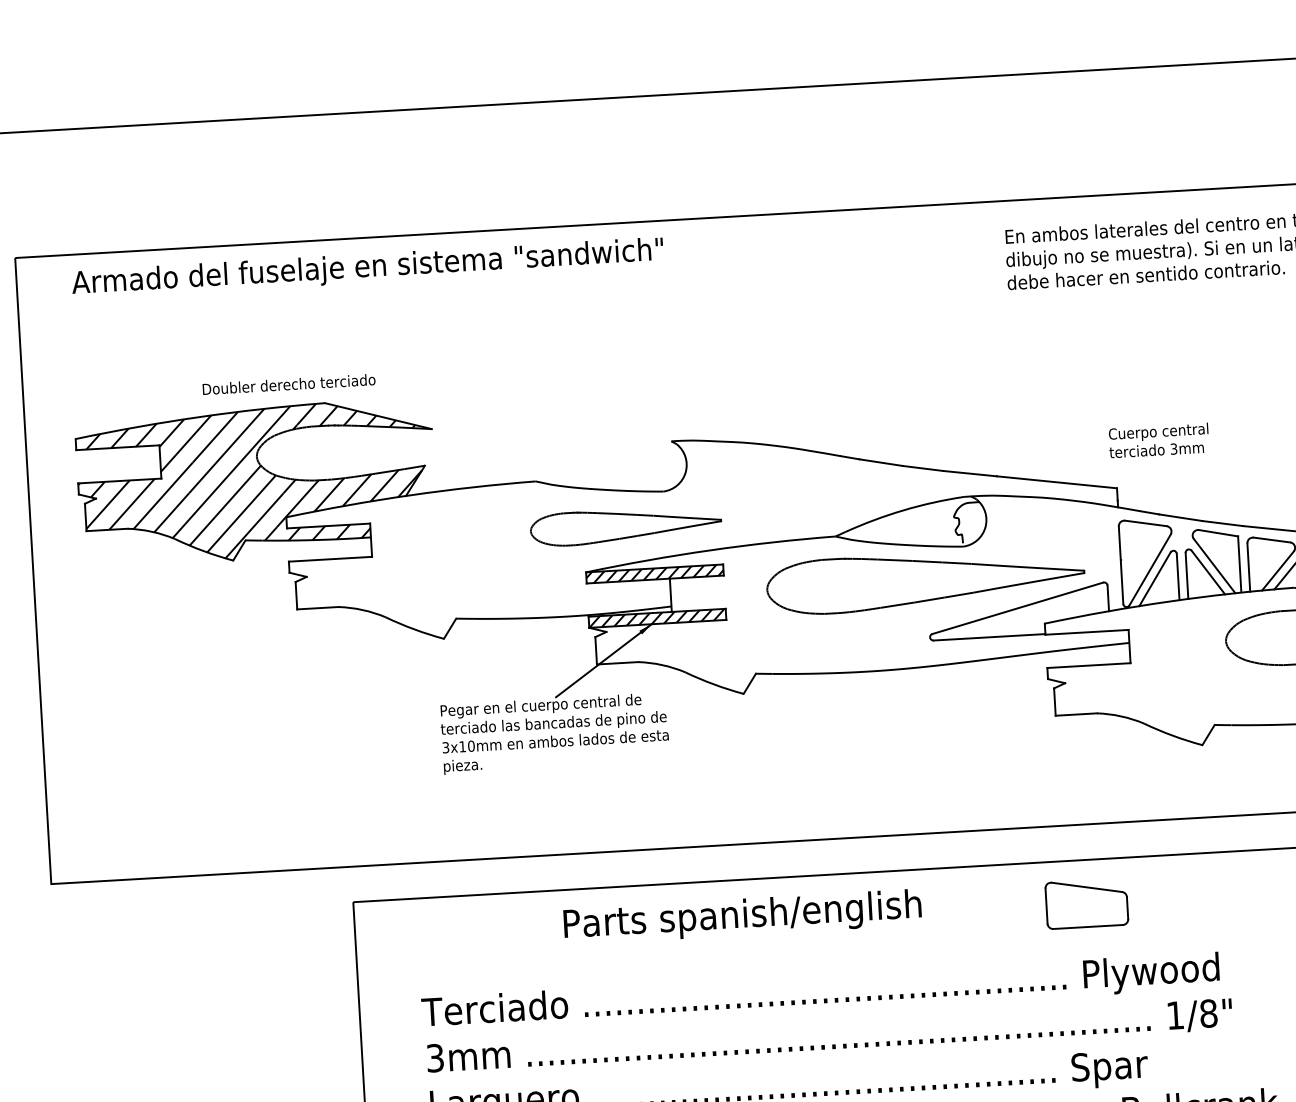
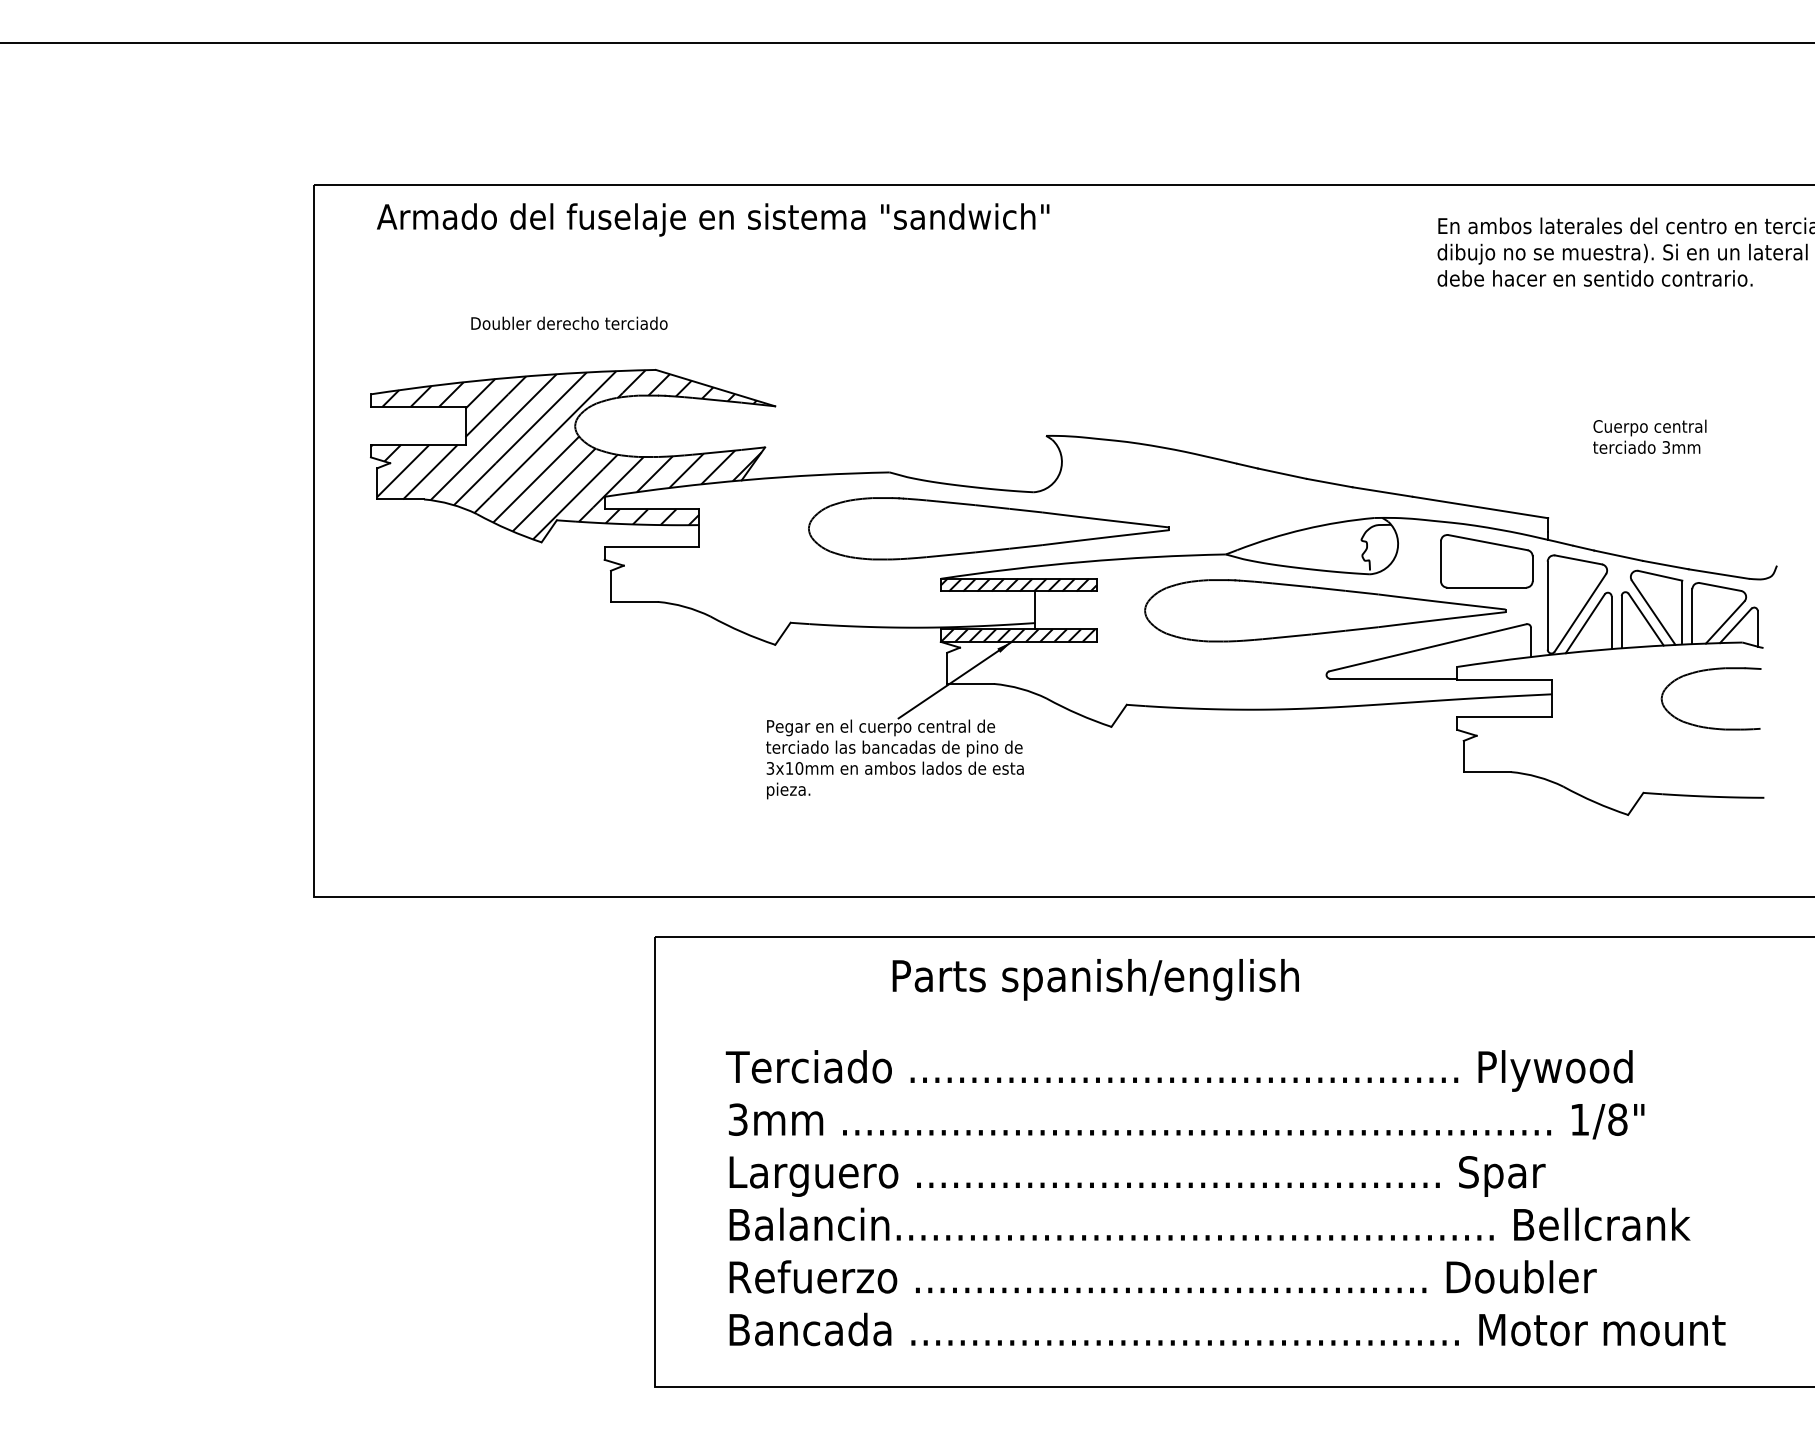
text: (289, 383) -> (569, 322), moved
text: (1158, 440) -> (1649, 436), moved
part: (625, 525) -> (988, 528), size x1.67
part: (1086, 904) -> (1486, 561), moved

